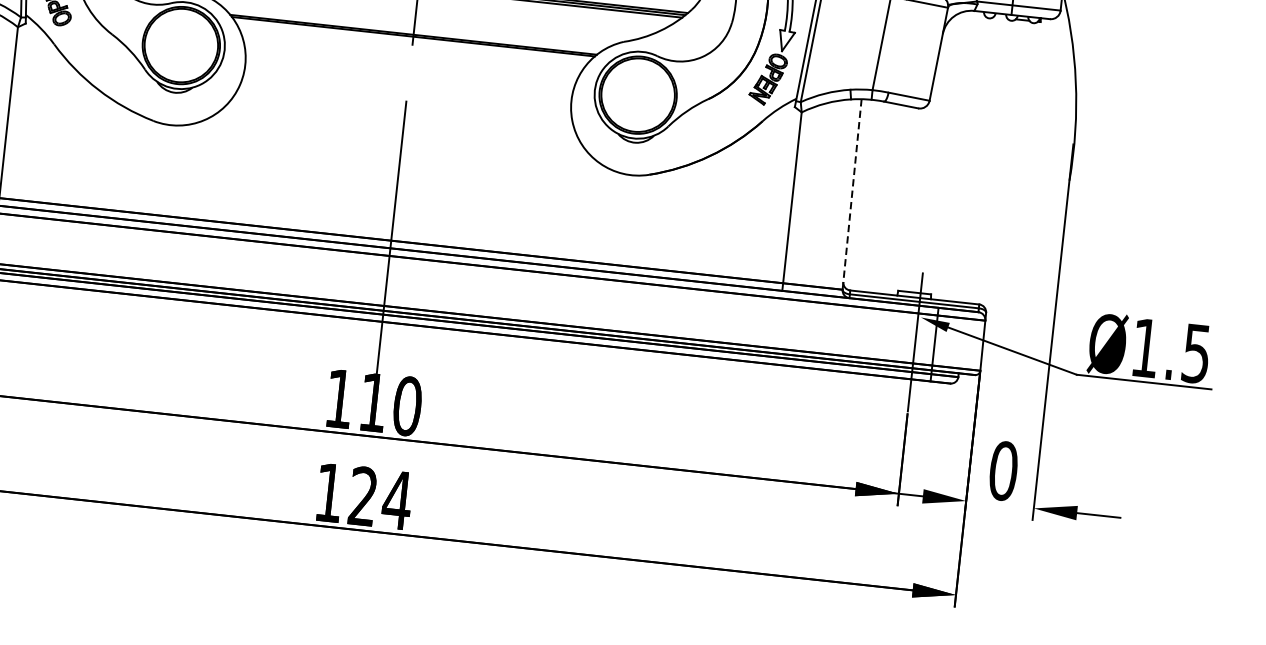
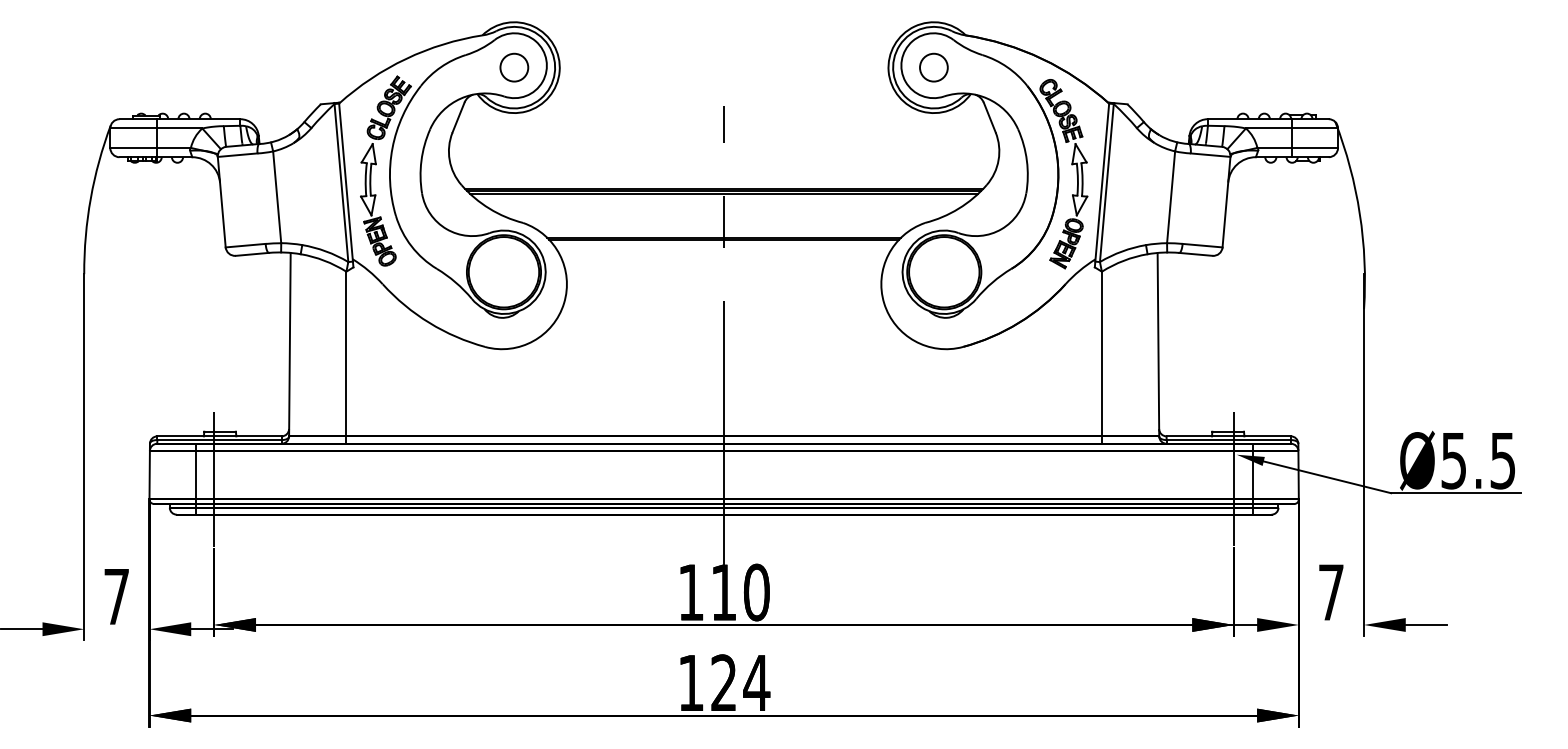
line: (852, 194) -> (1158, 344), dashed -> solid
text: (1145, 348) -> (1453, 461), Ø1.5 -> Ø5.5
text: (1003, 471) -> (1331, 592), 0 -> 7

